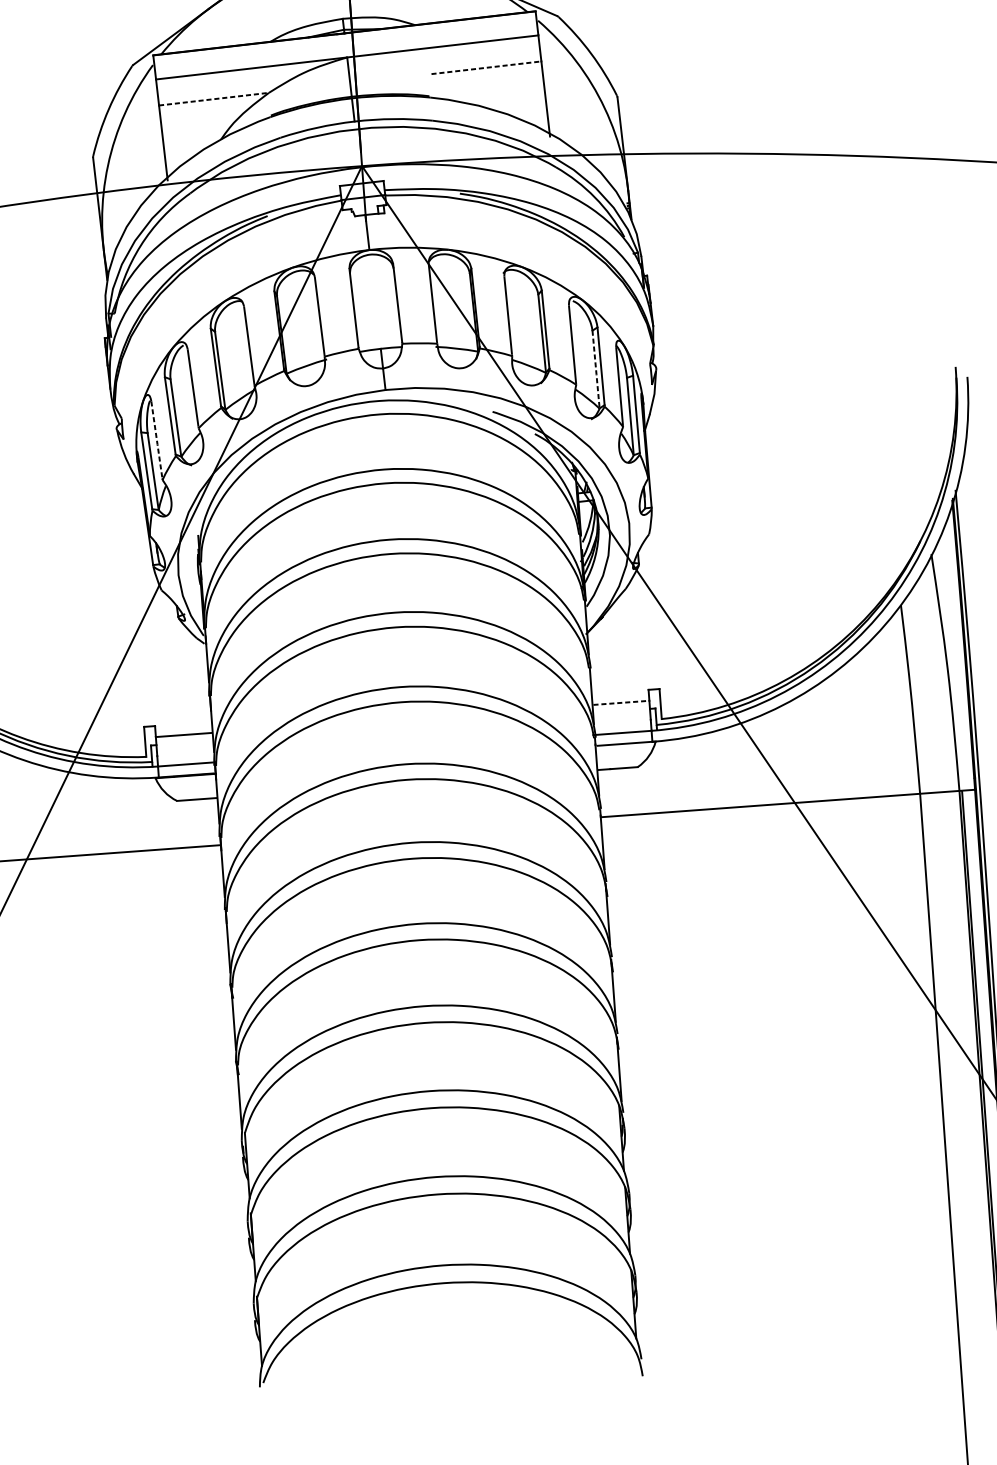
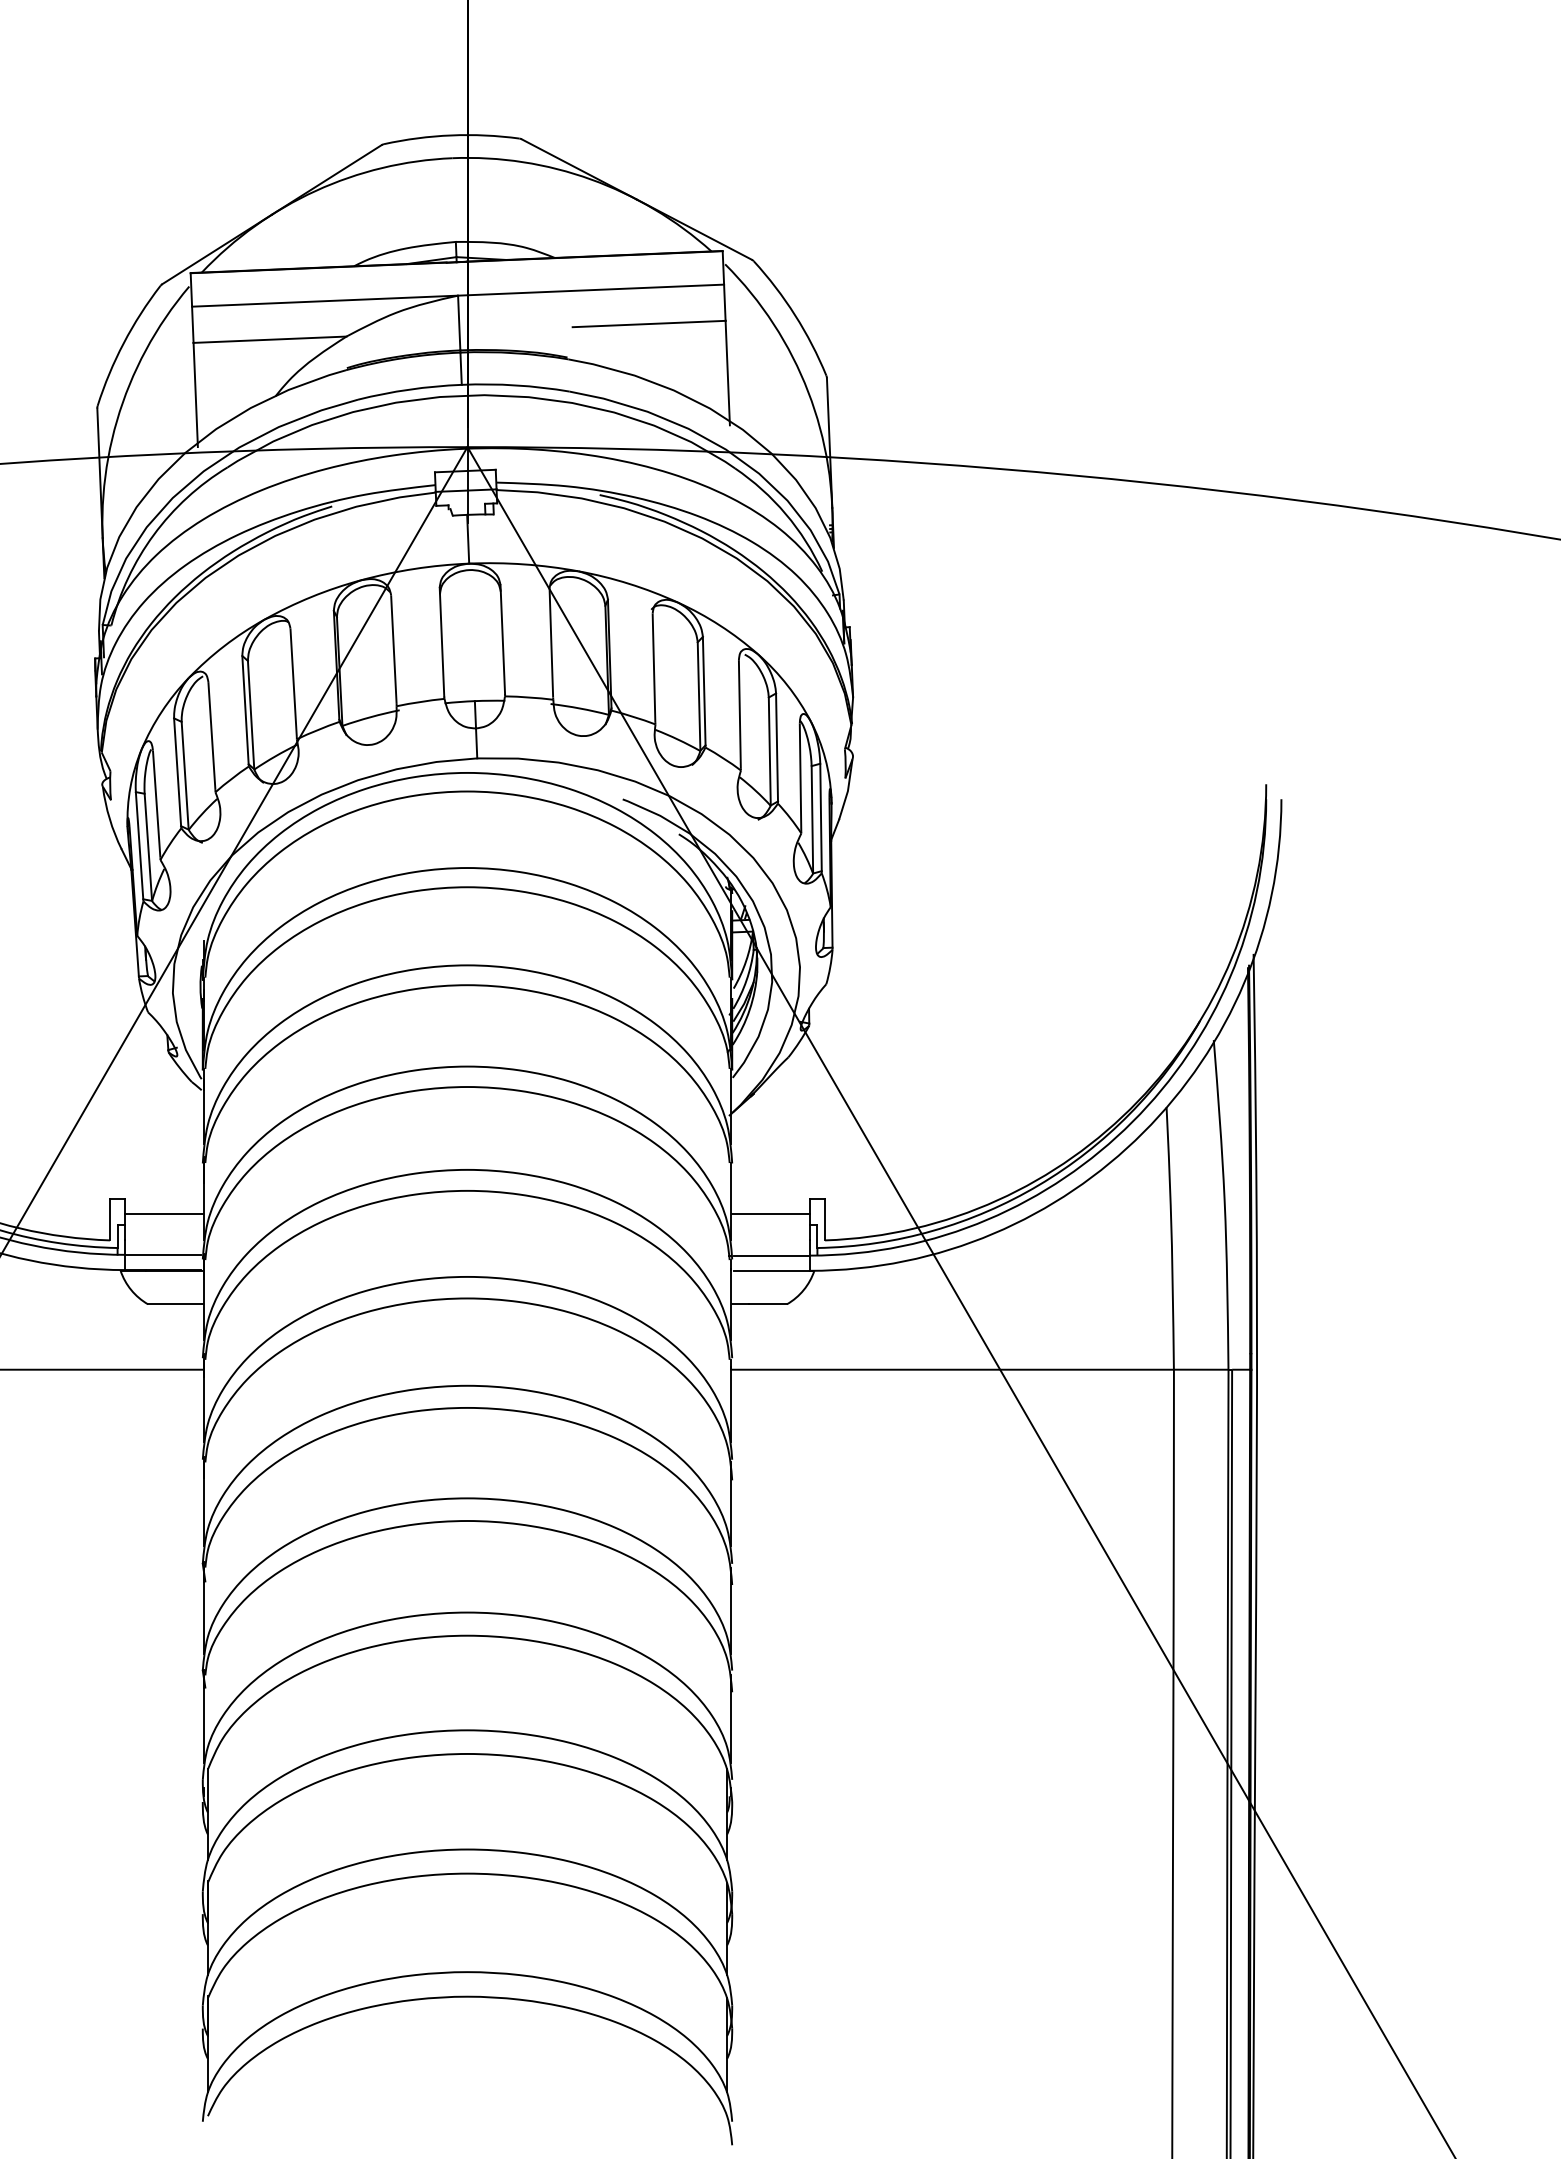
line: (486, 68) -> (649, 324), dashed -> solid
line: (214, 98) -> (270, 339), dashed -> solid
line: (595, 370) -> (769, 752), dashed -> solid
line: (156, 440) -> (156, 804), dashed -> solid
line: (621, 702) -> (771, 1213), dashed -> solid

